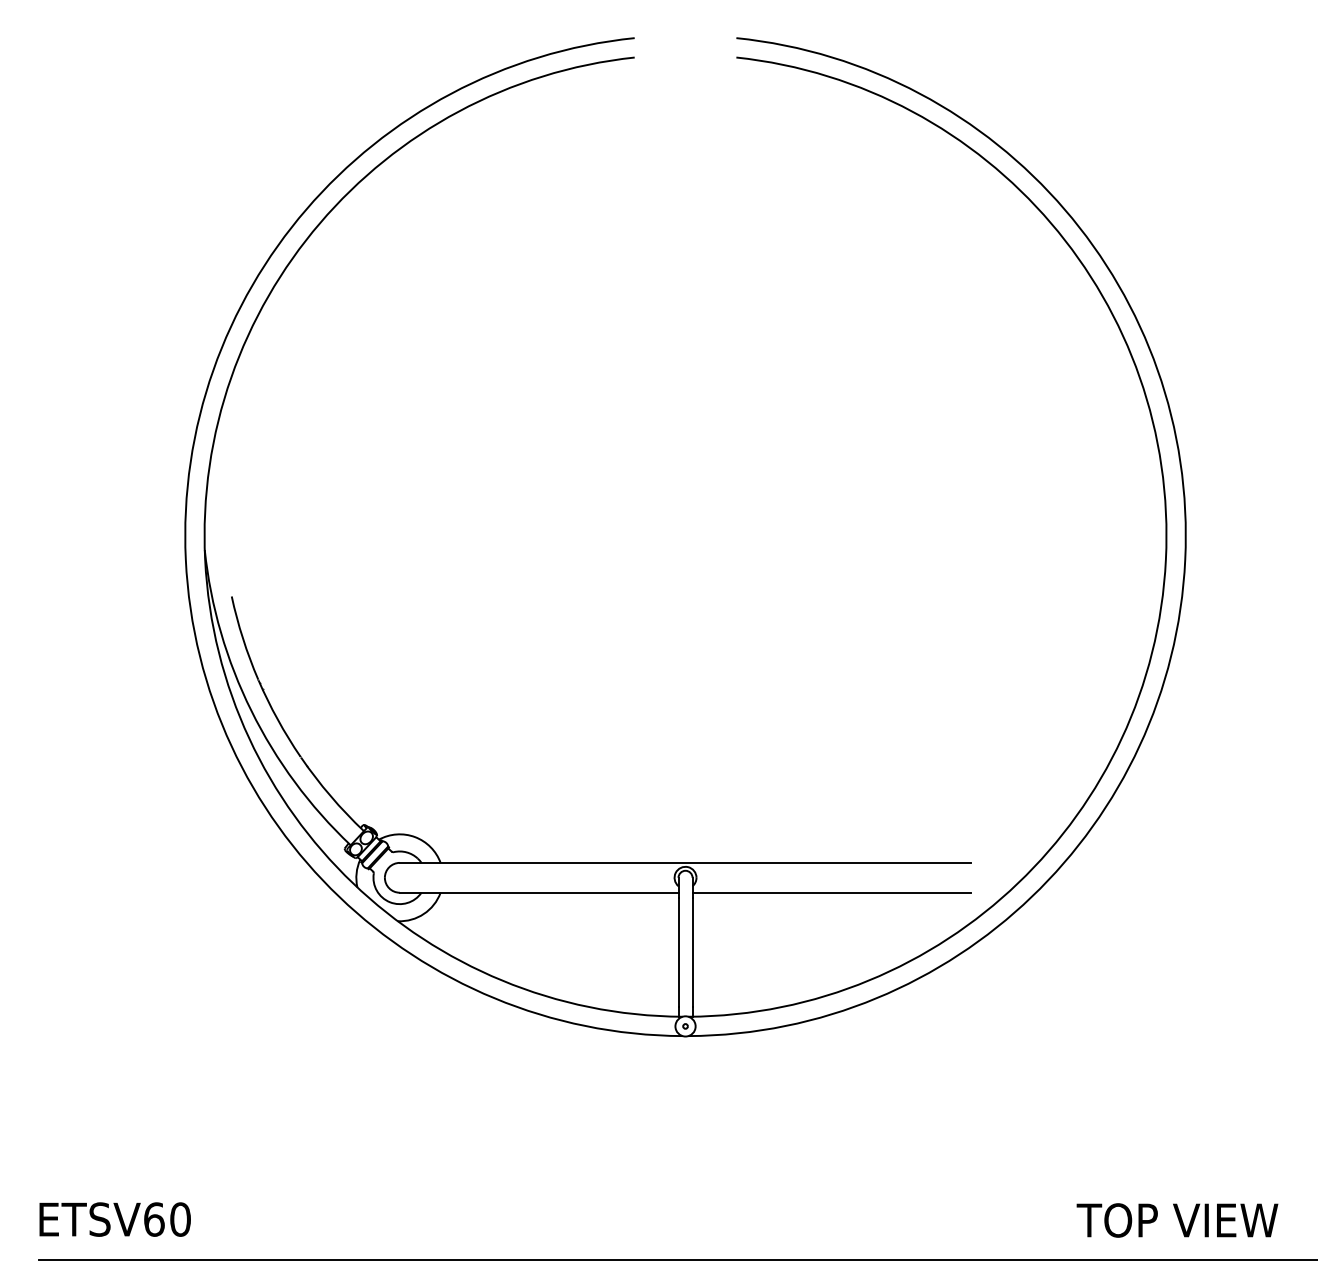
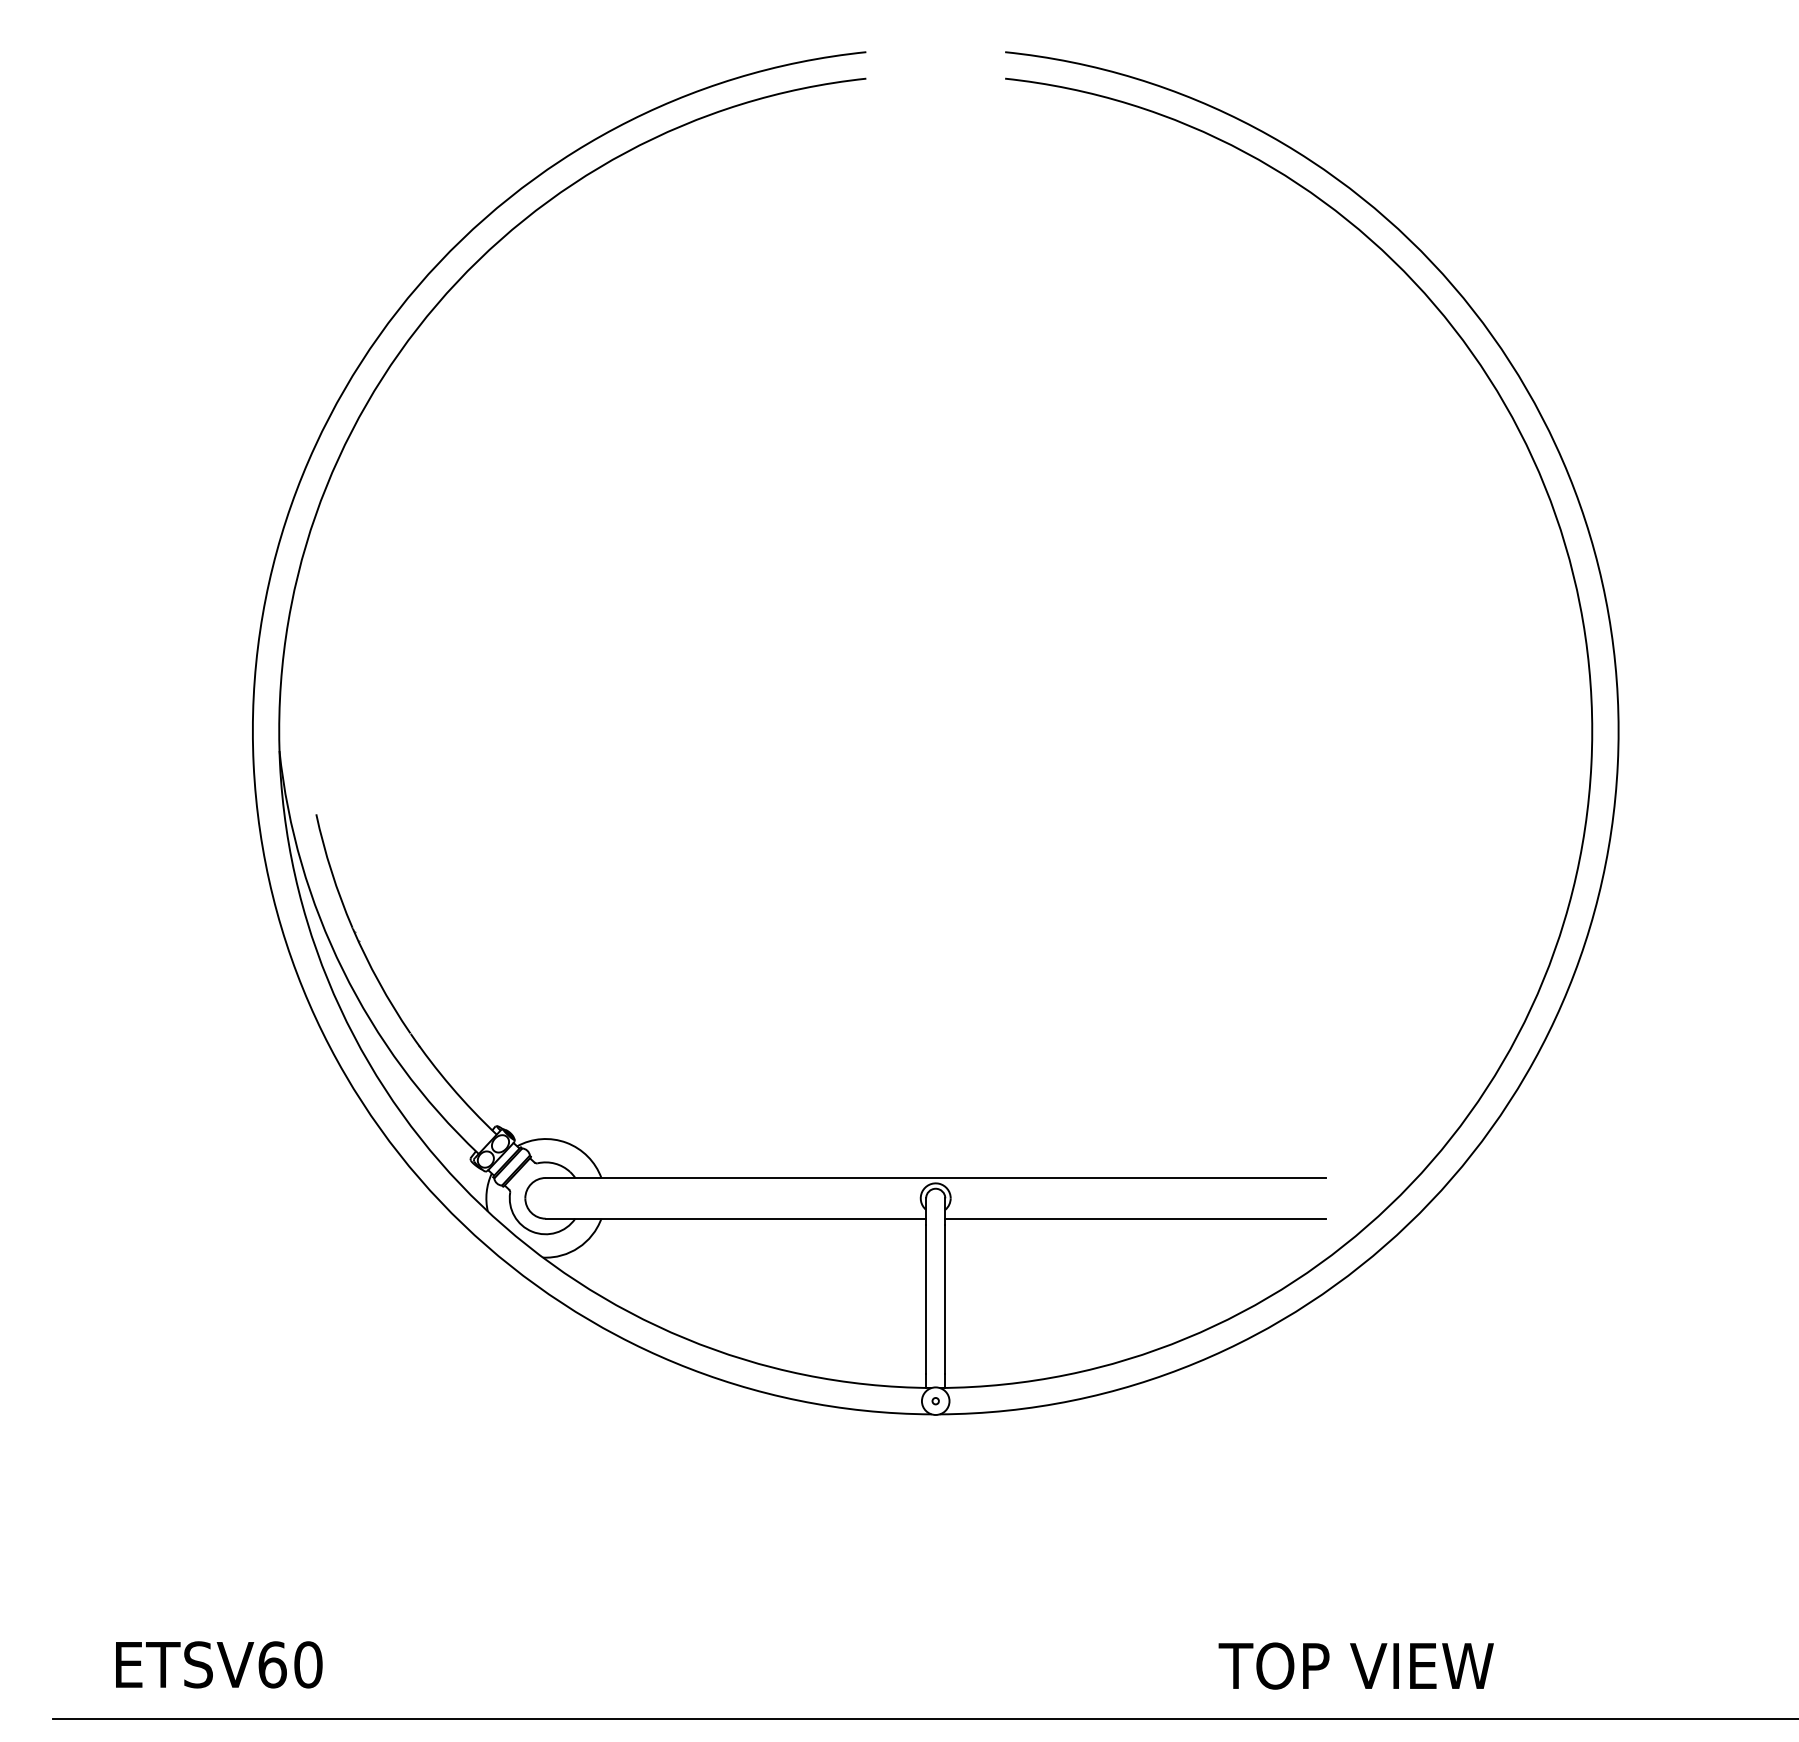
text: (115, 1219) -> (219, 1664), moved
text: (1176, 1220) -> (1355, 1665), moved

